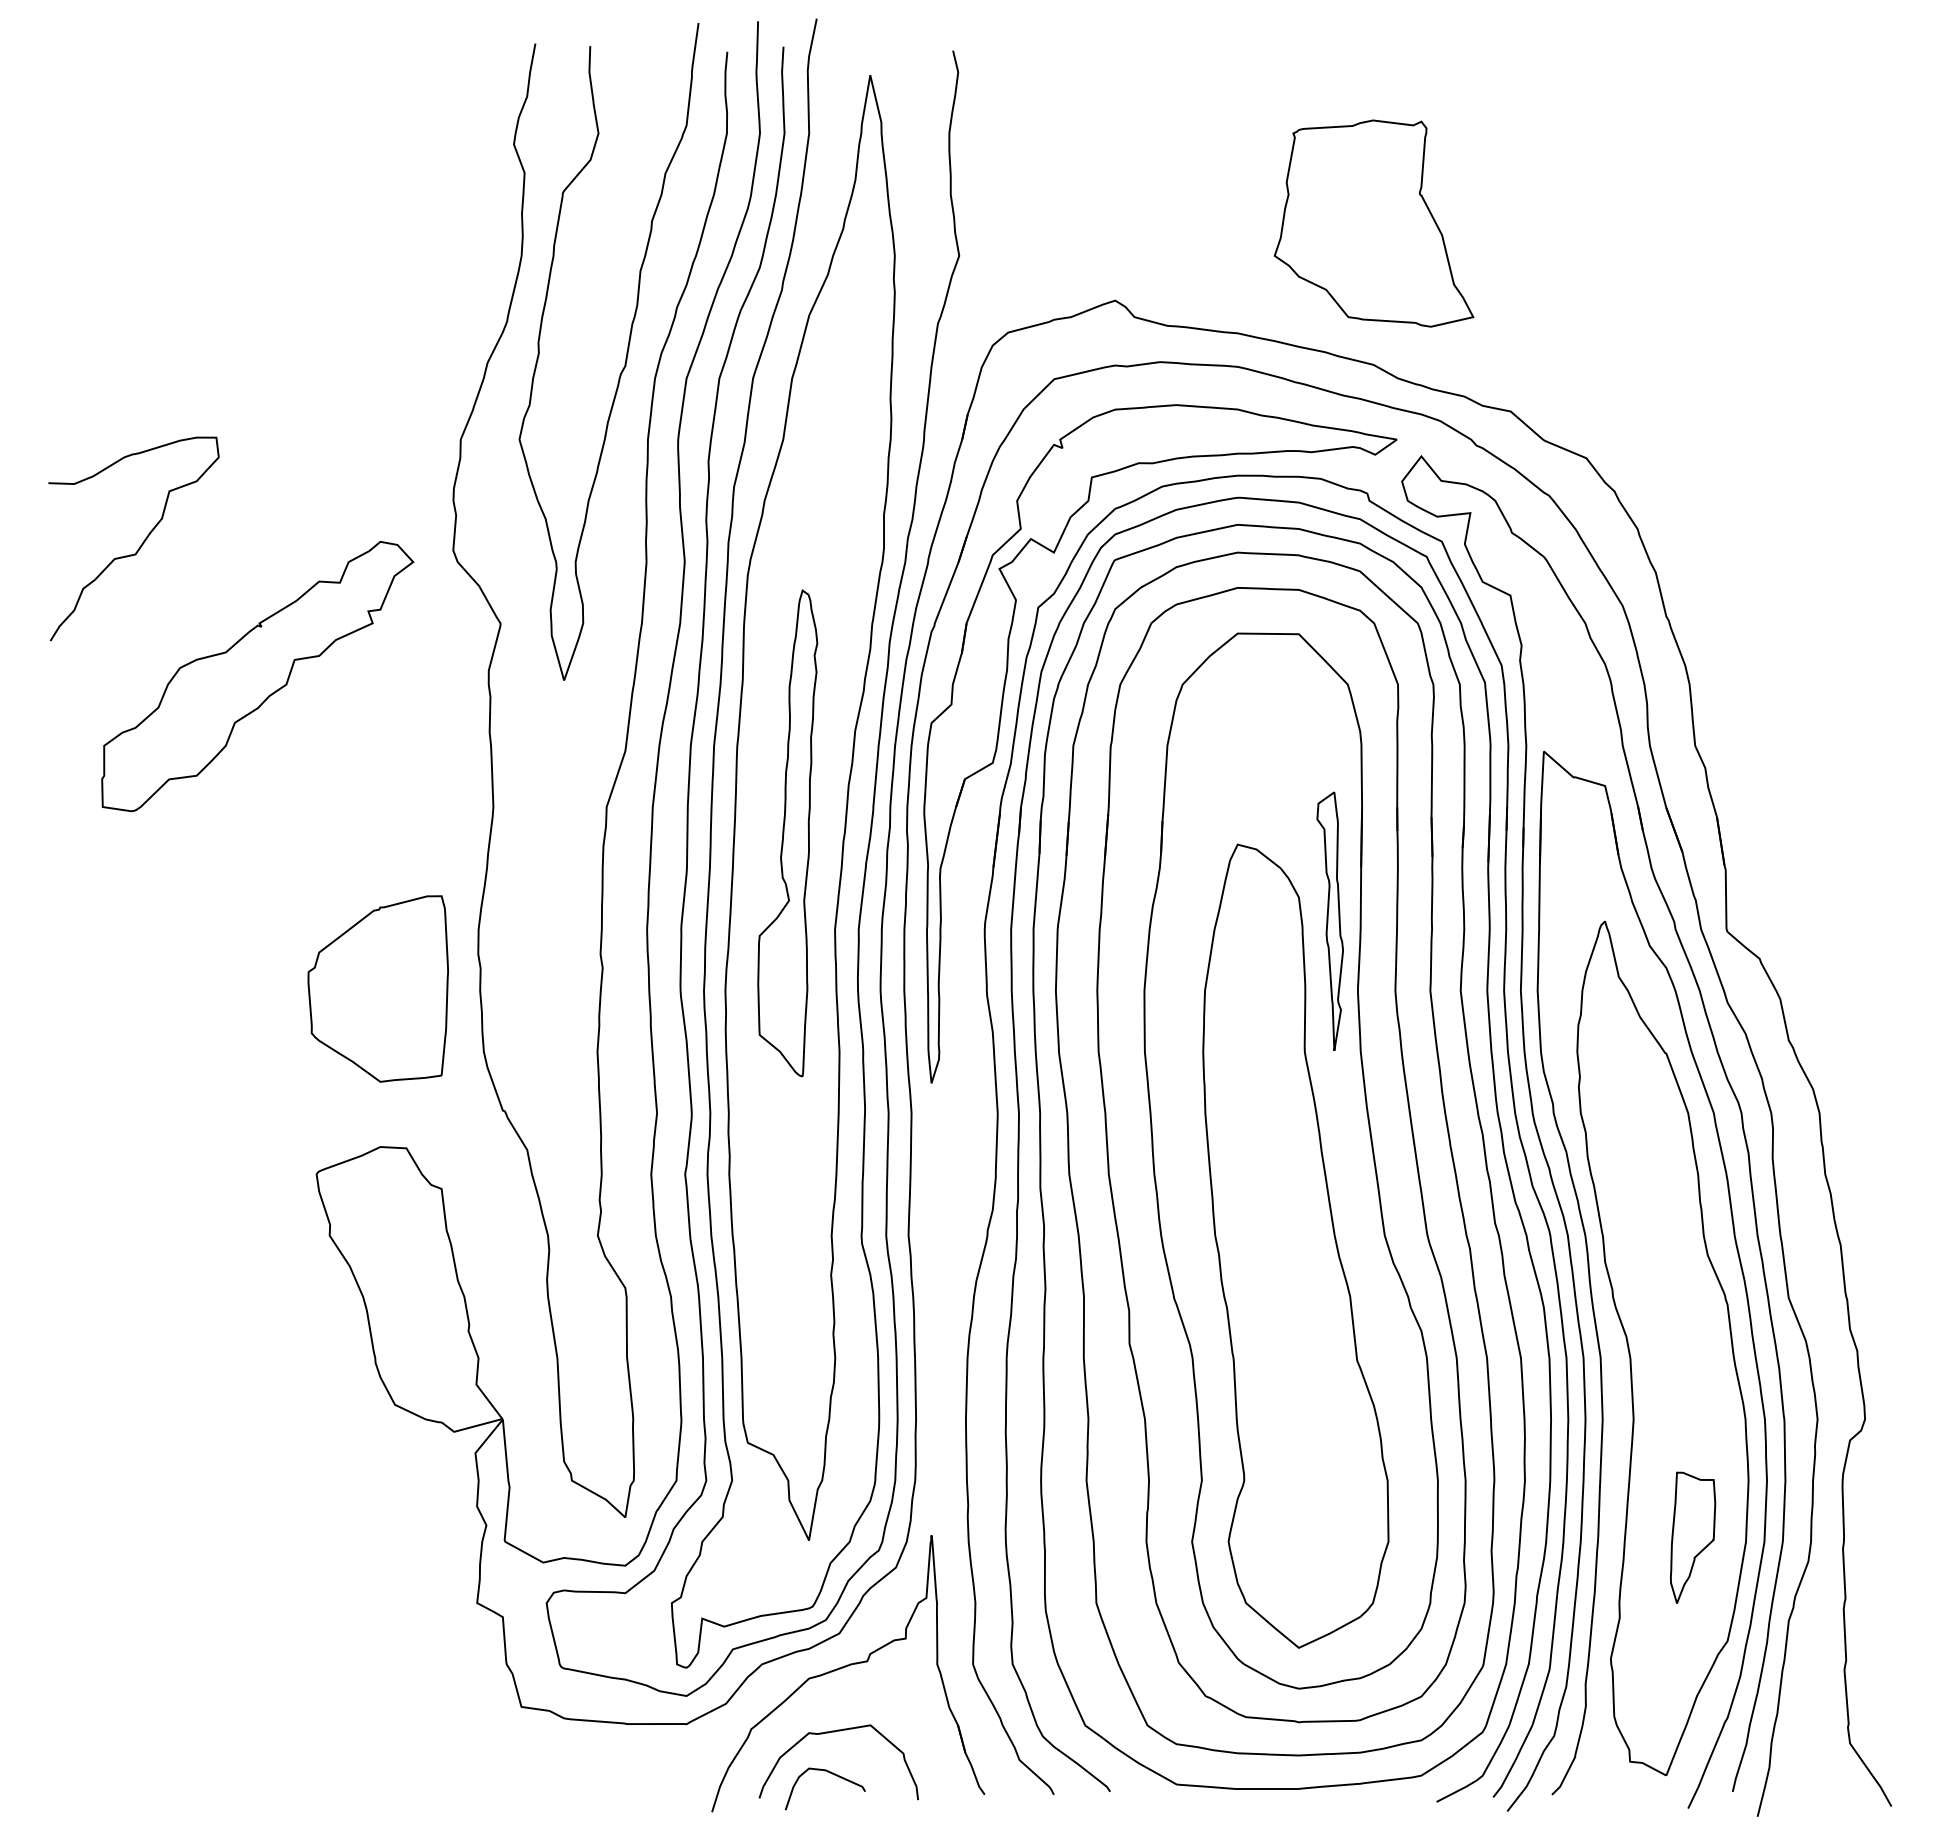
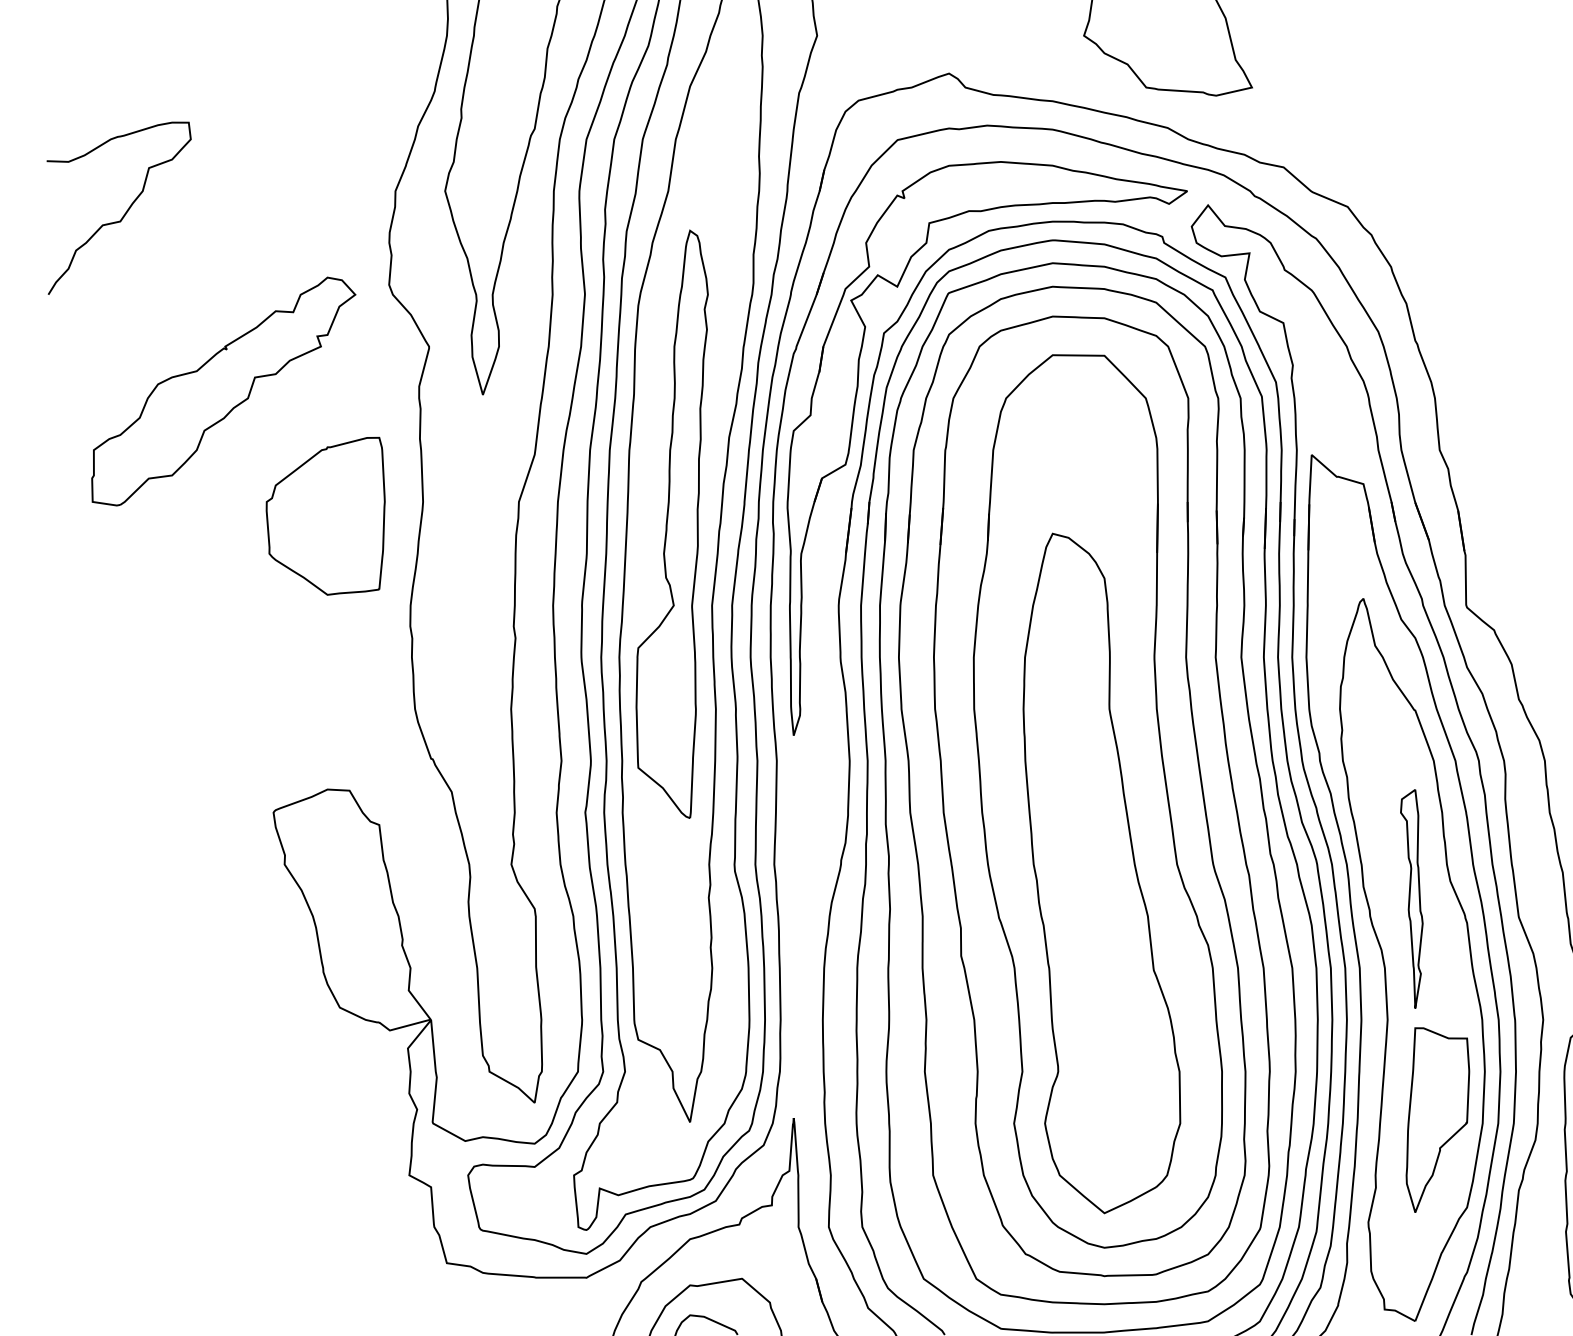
curve: (141, 543) -> (125, 212), moved
part: (787, 833) -> (671, 524), size x1.43
part: (1329, 920) -> (1411, 898), moved
part: (377, 988) -> (325, 515), moved
part: (1692, 1537) -> (1437, 1119), size x1.67

